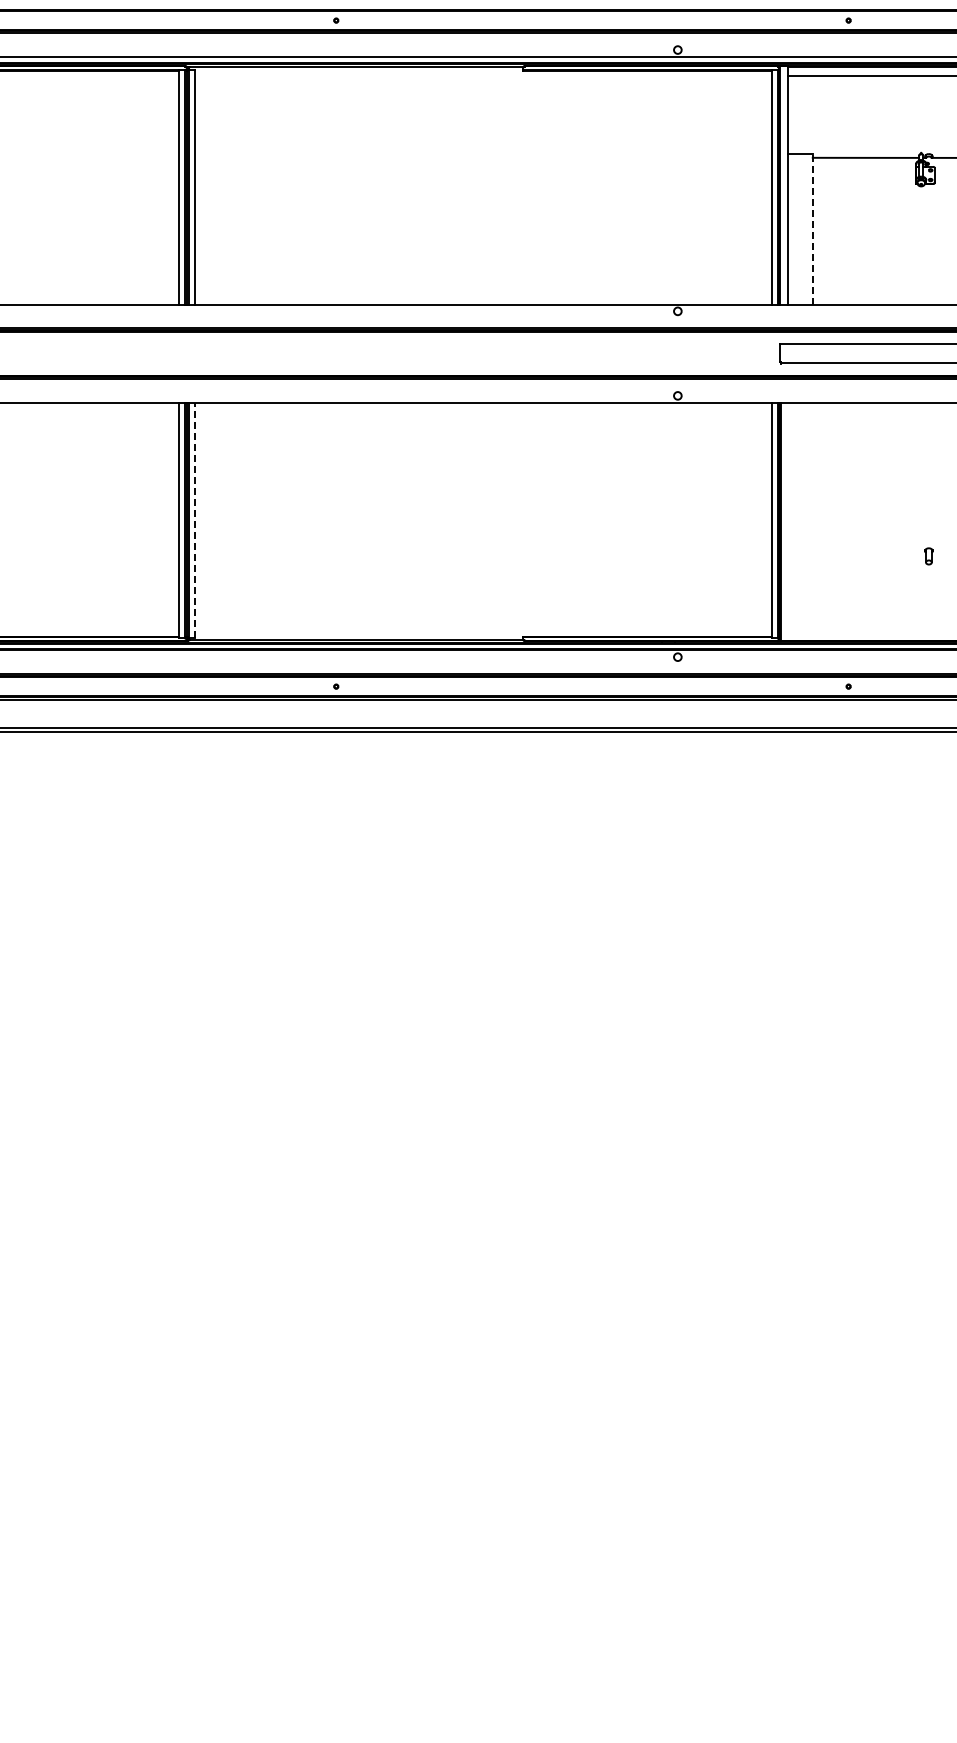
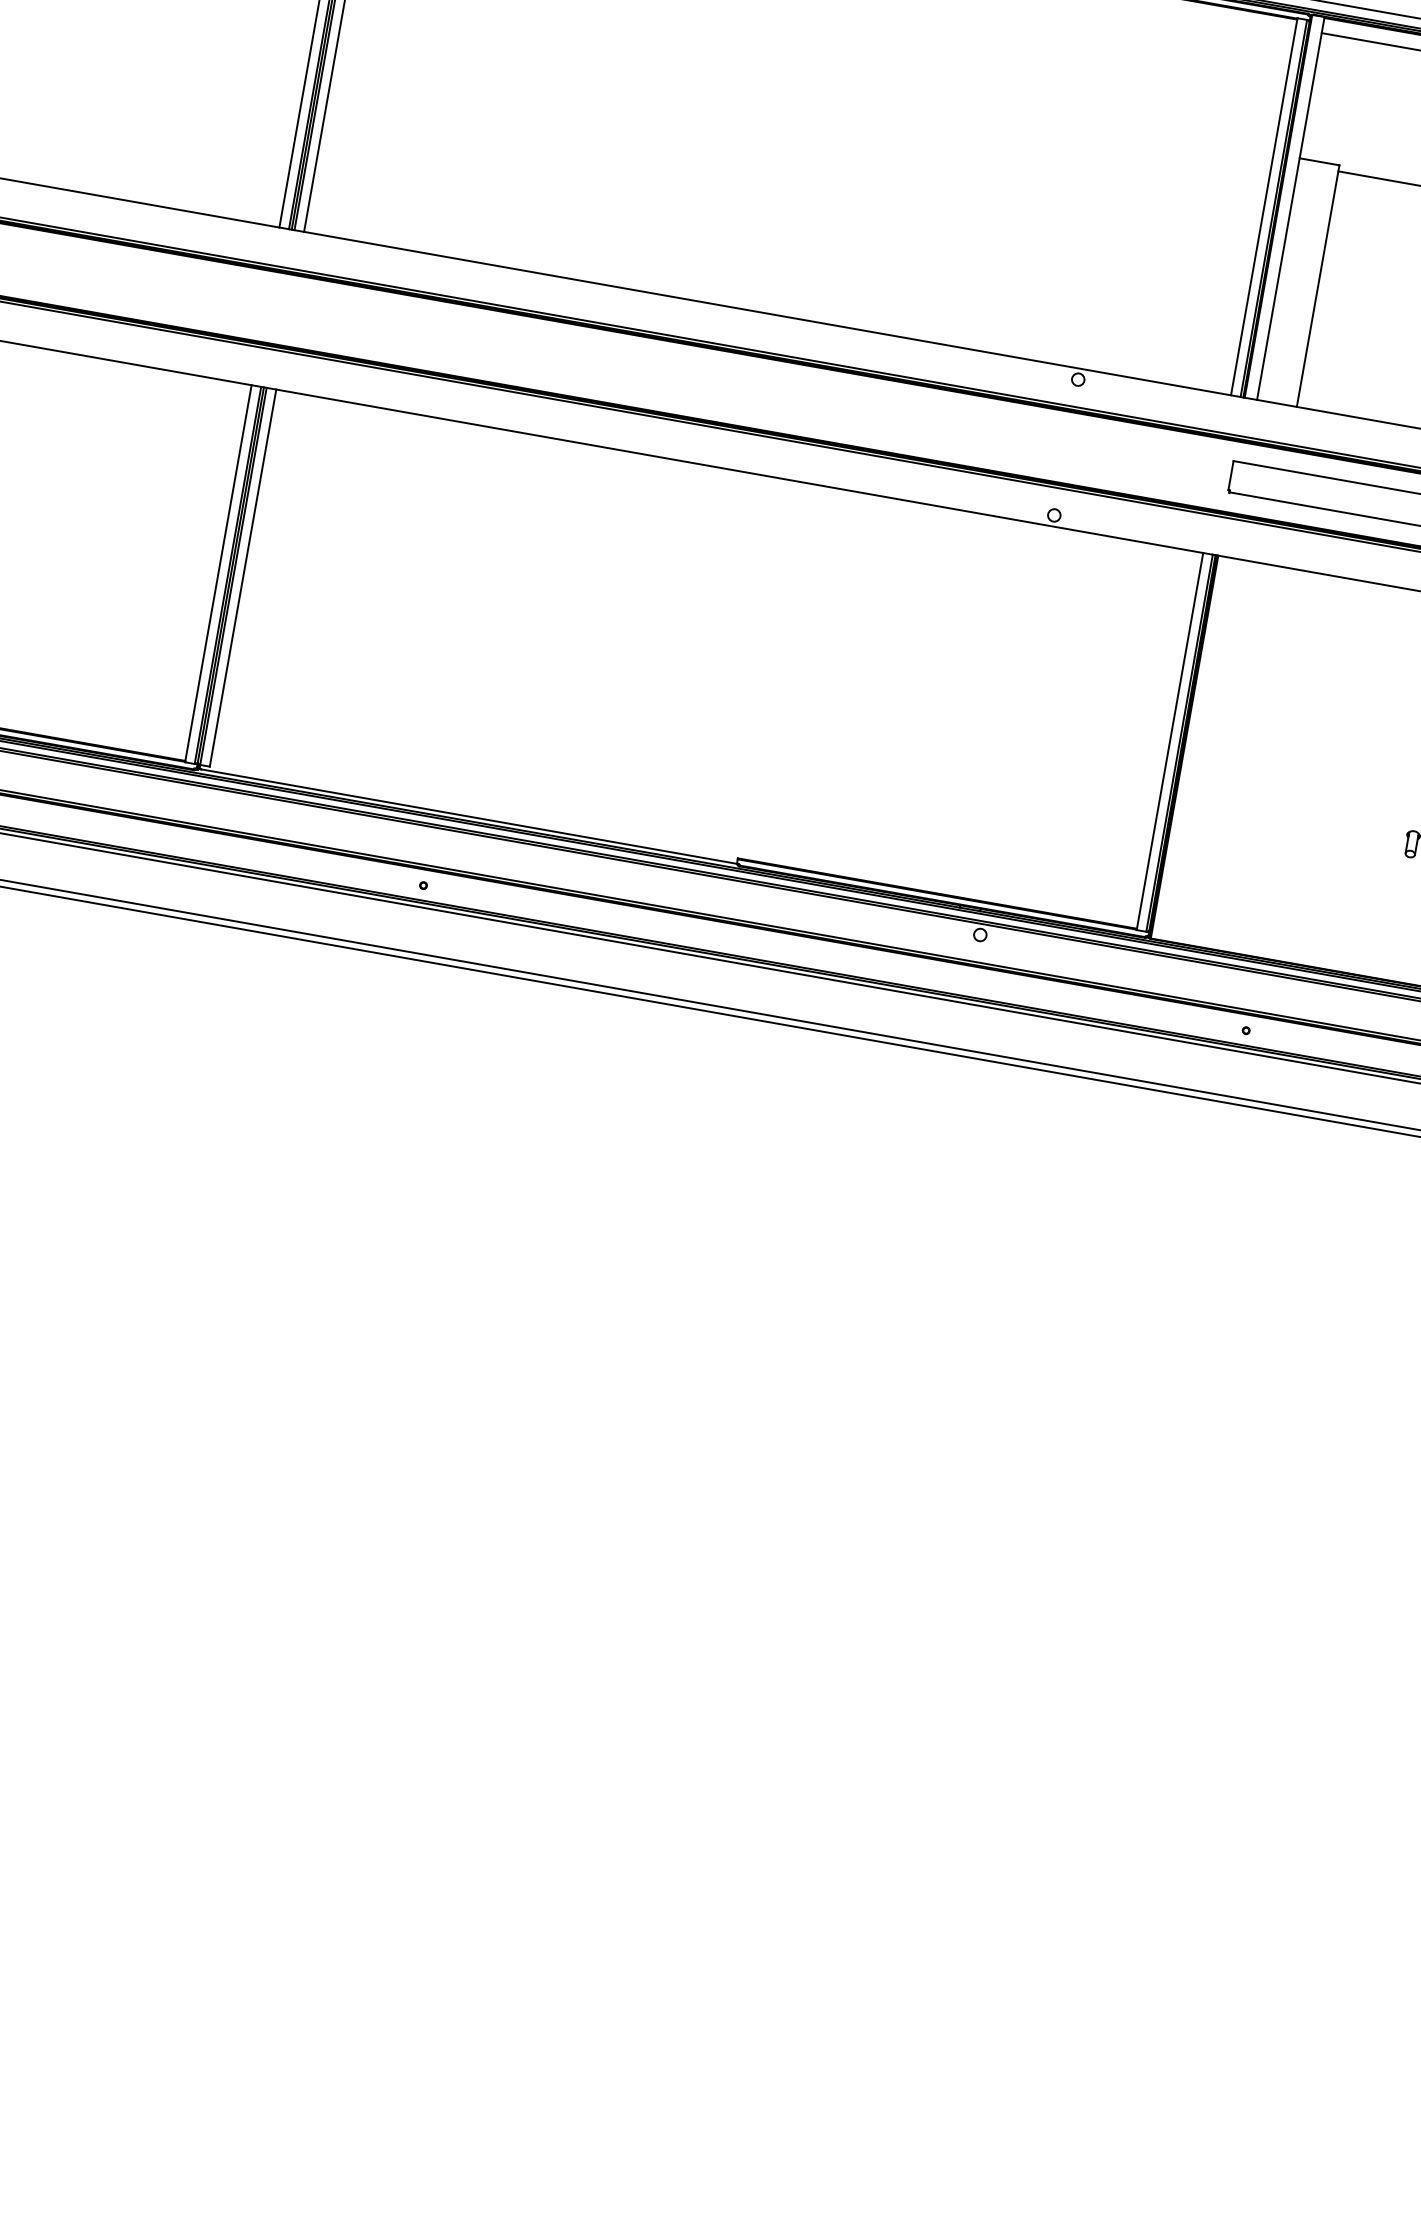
line: (812, 228) -> (1317, 284), dashed -> solid
line: (194, 519) -> (243, 577), dashed -> solid

